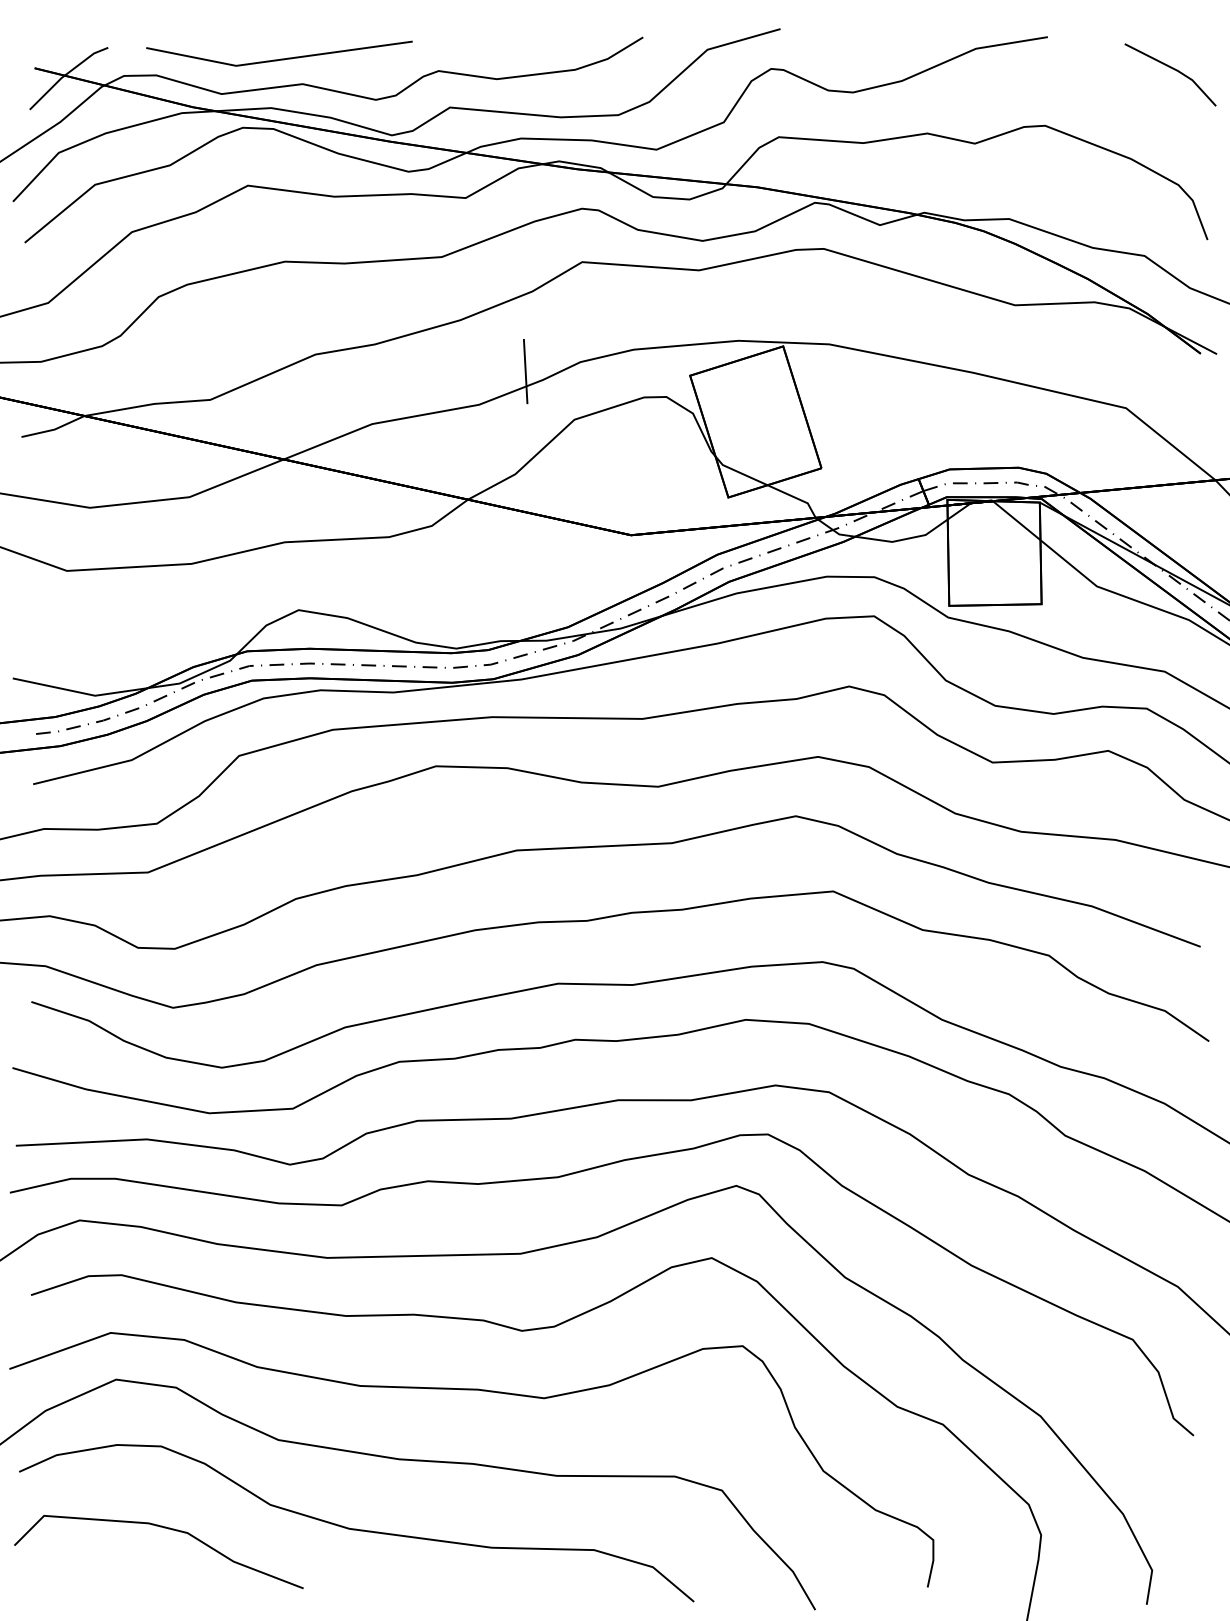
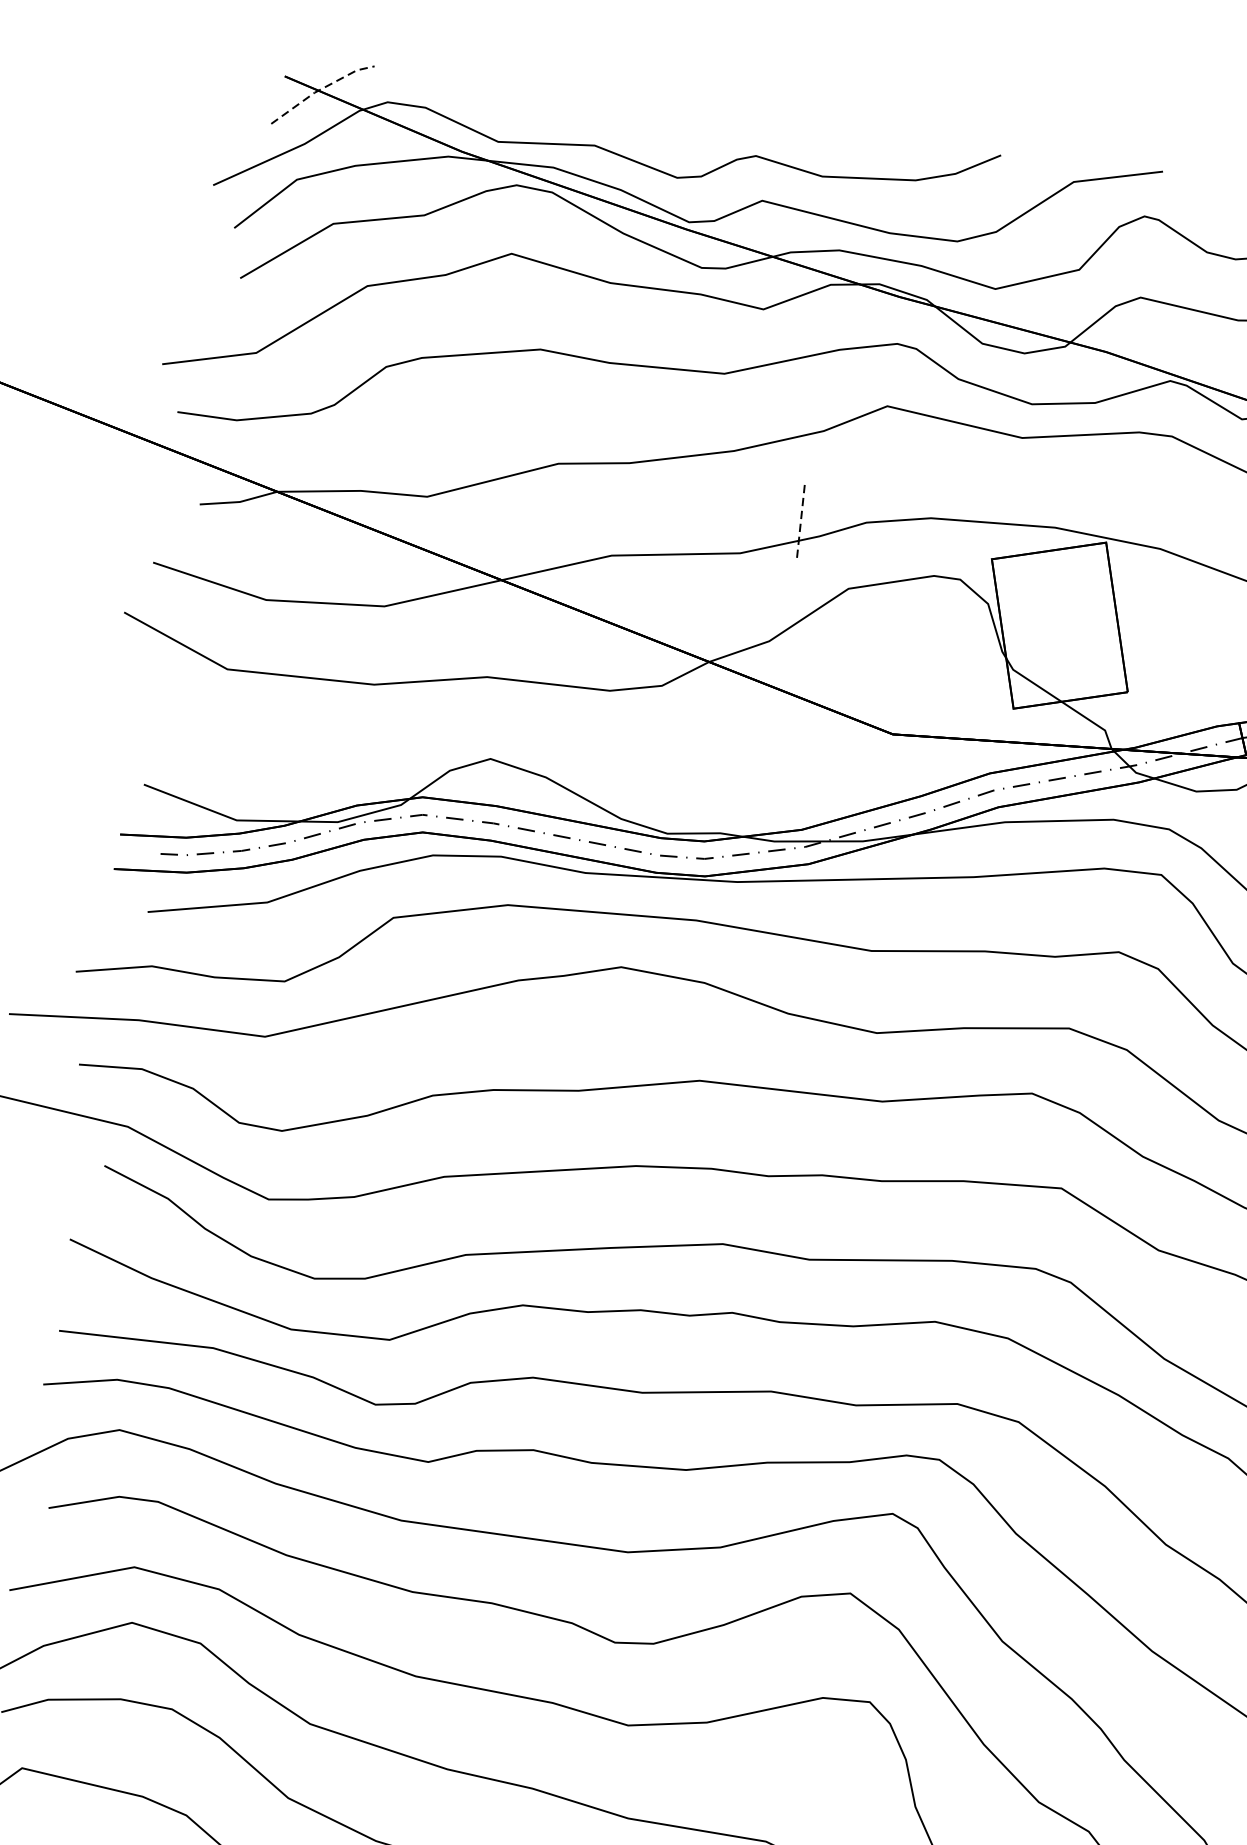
line: (280, 58) -> (573, 111), removed
line: (66, 74) -> (320, 89), solid -> dashed
line: (525, 371) -> (800, 523), solid -> dashed

